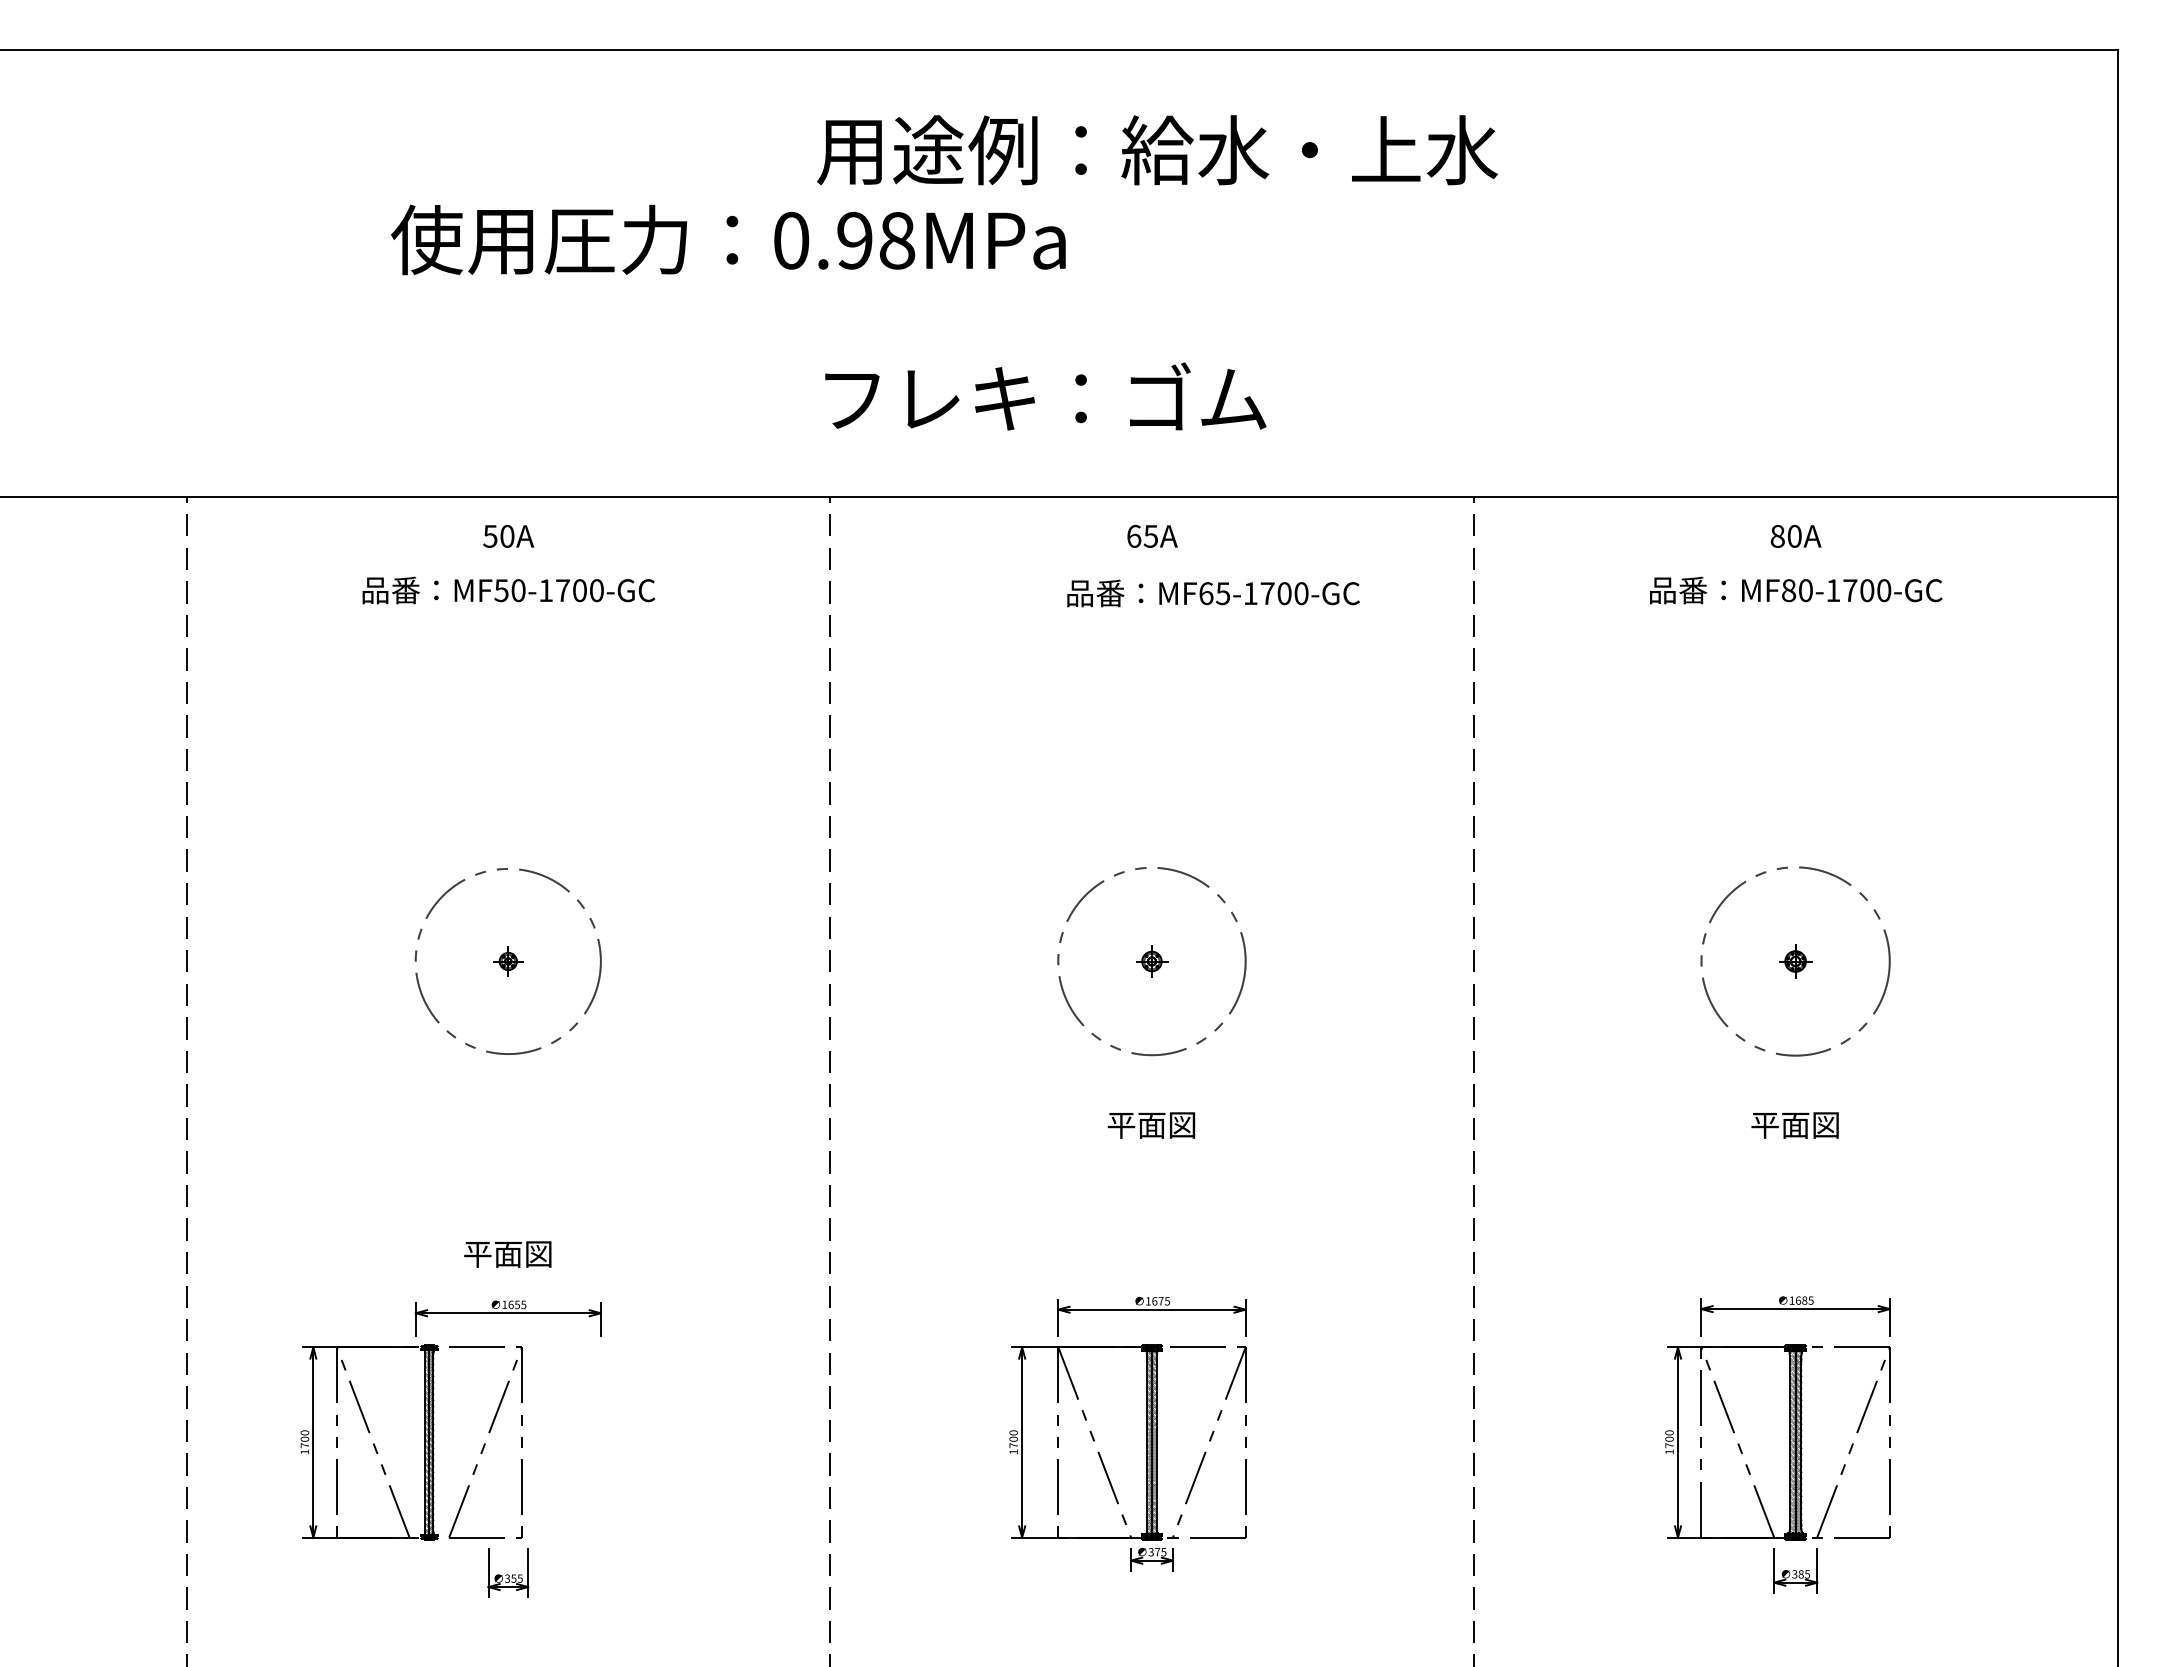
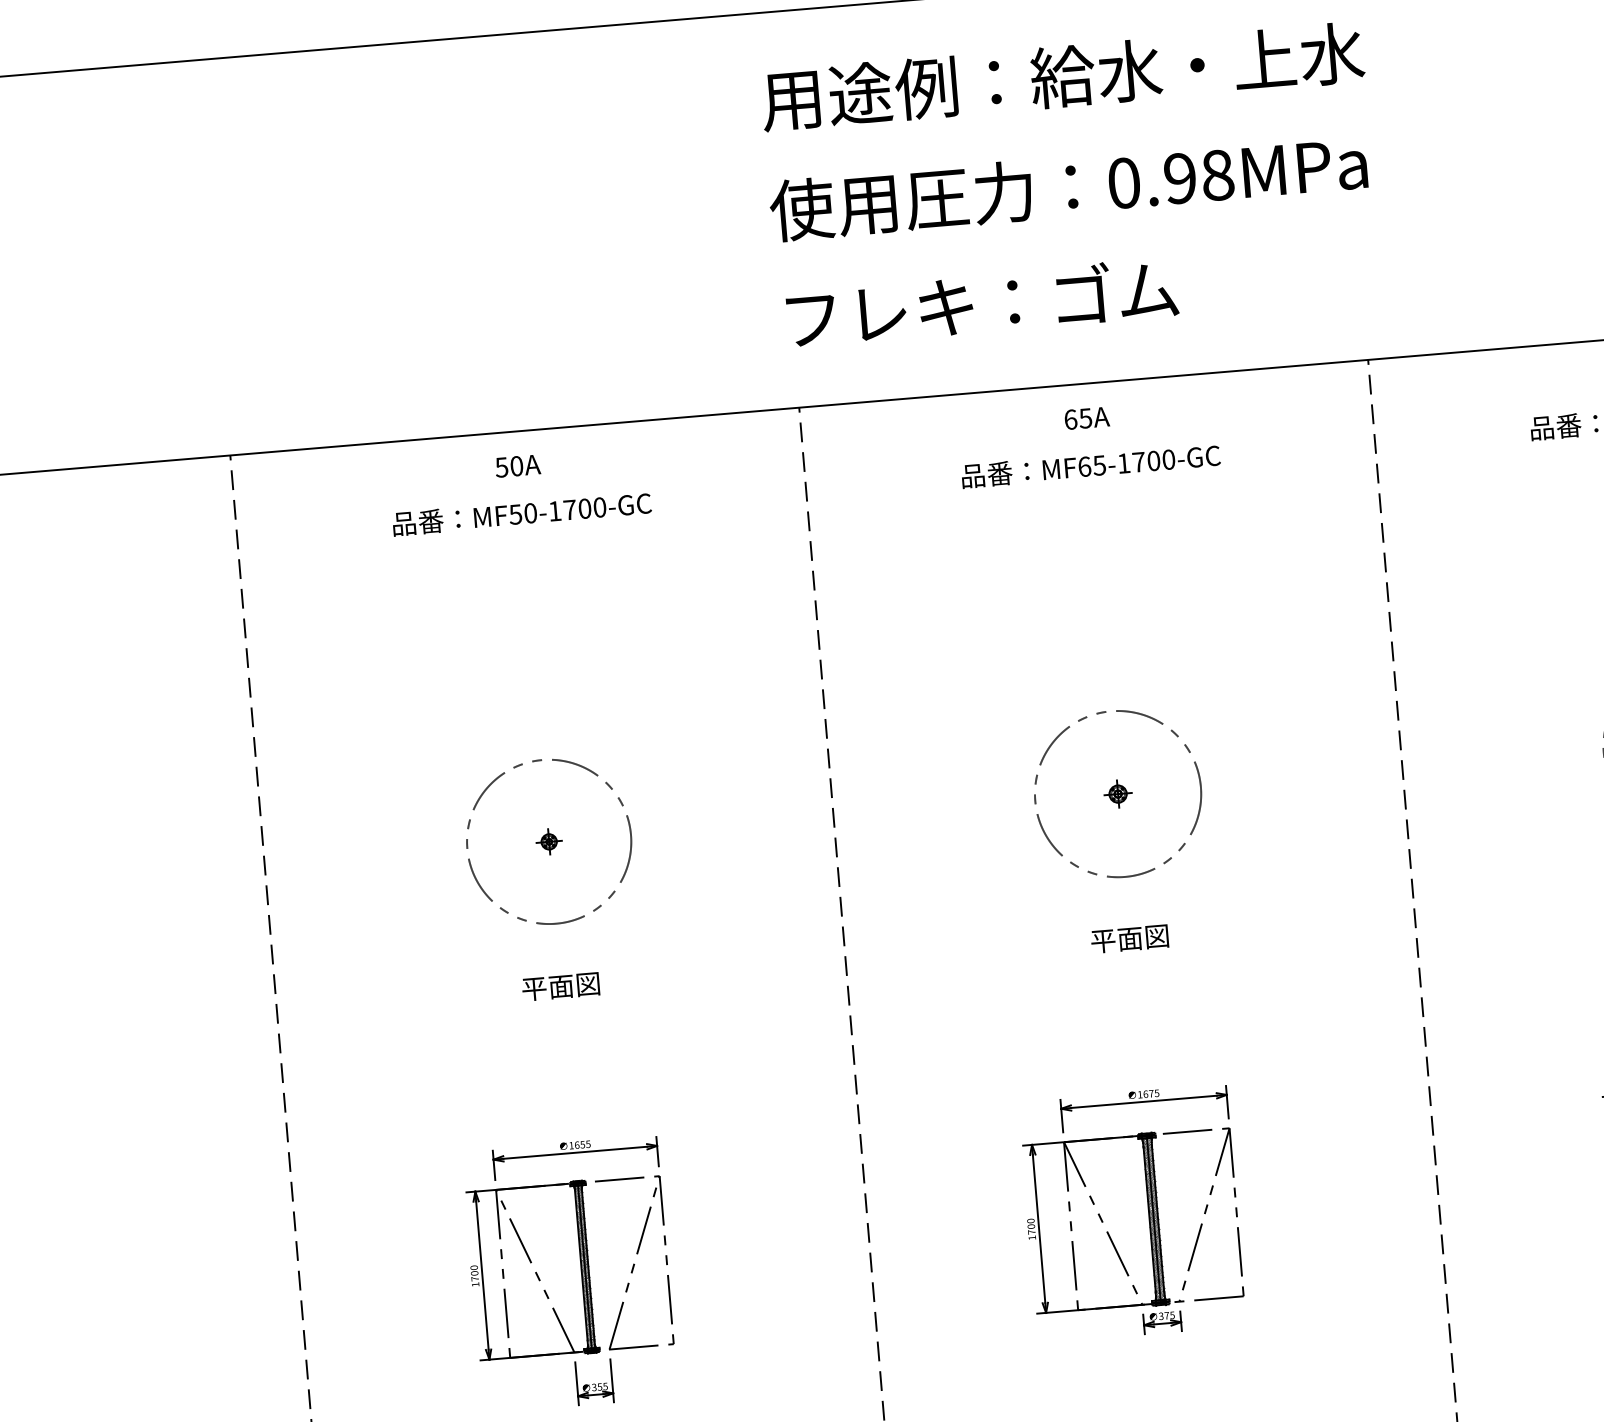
text: (728, 239) -> (1068, 186), moved
text: (1213, 593) -> (1091, 466), moved
text: (507, 1254) -> (560, 986), moved
part: (424, 1442) -> (580, 1267), moved

